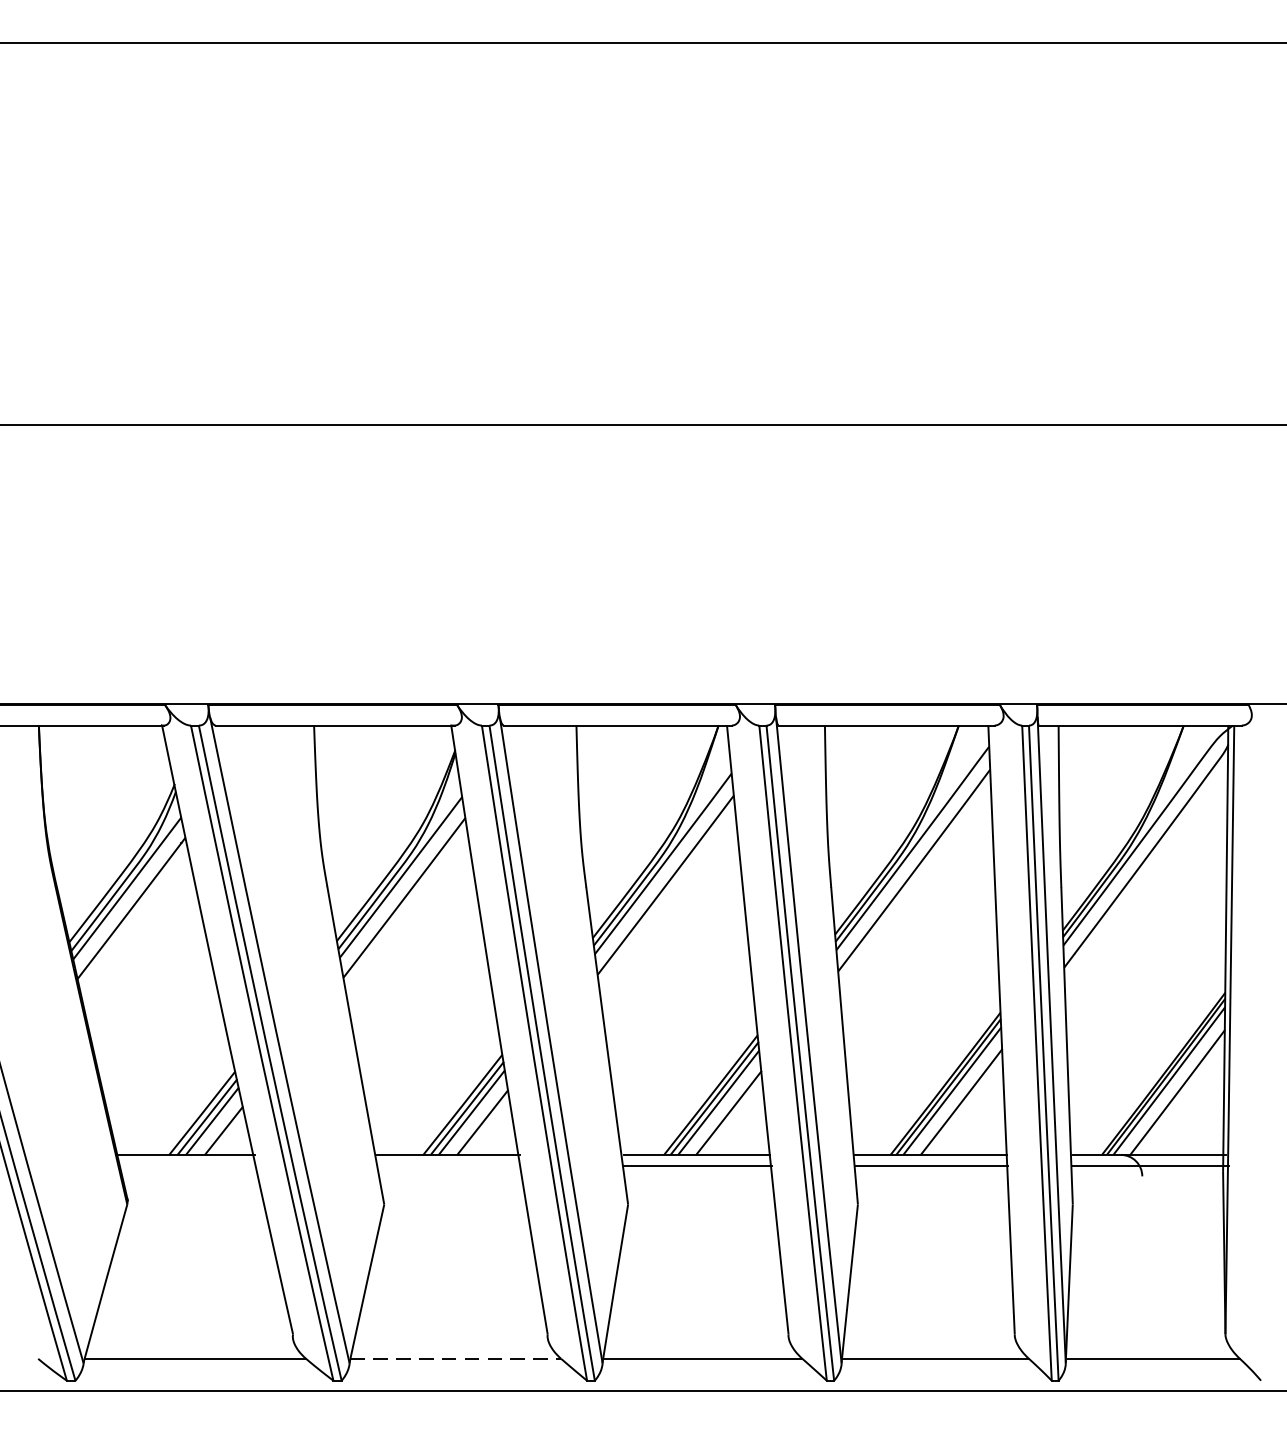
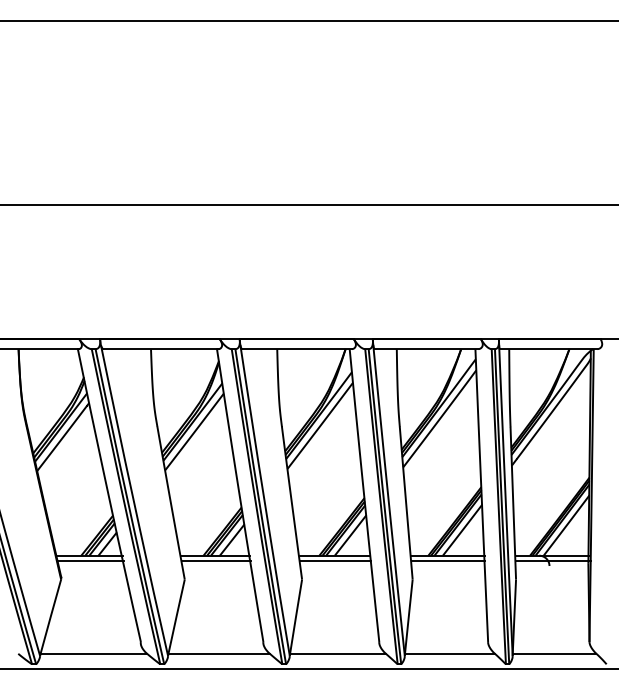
line: (188, 1164) -> (90, 560), added
line: (448, 1164) -> (215, 560), added
line: (456, 1358) -> (219, 653), dashed -> solid

